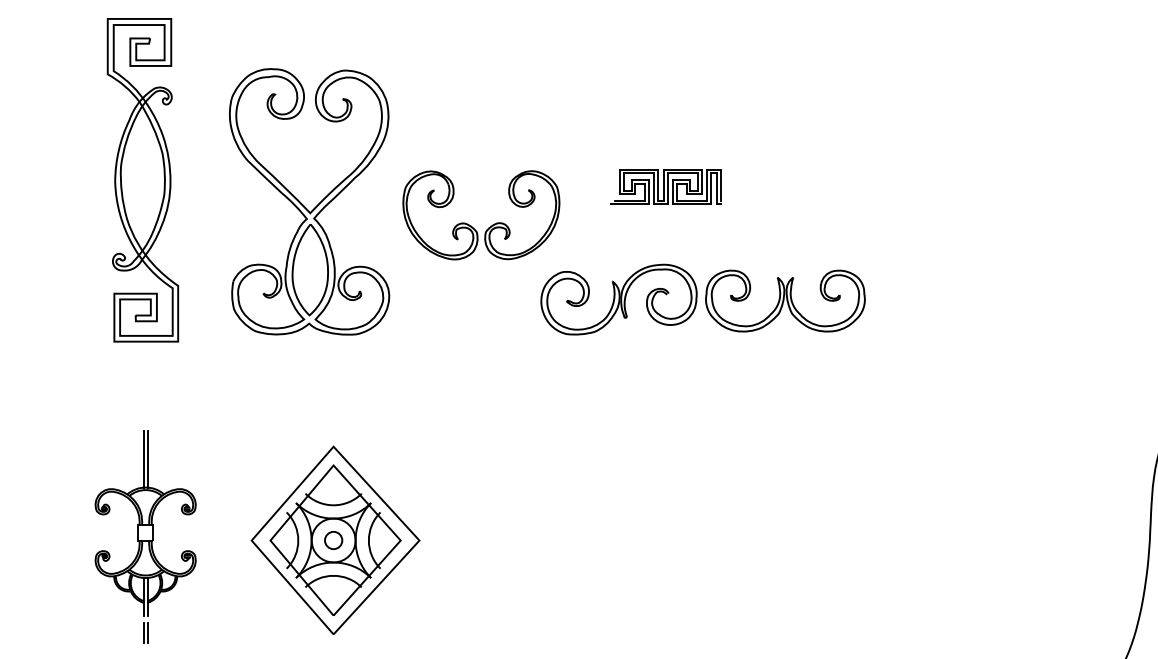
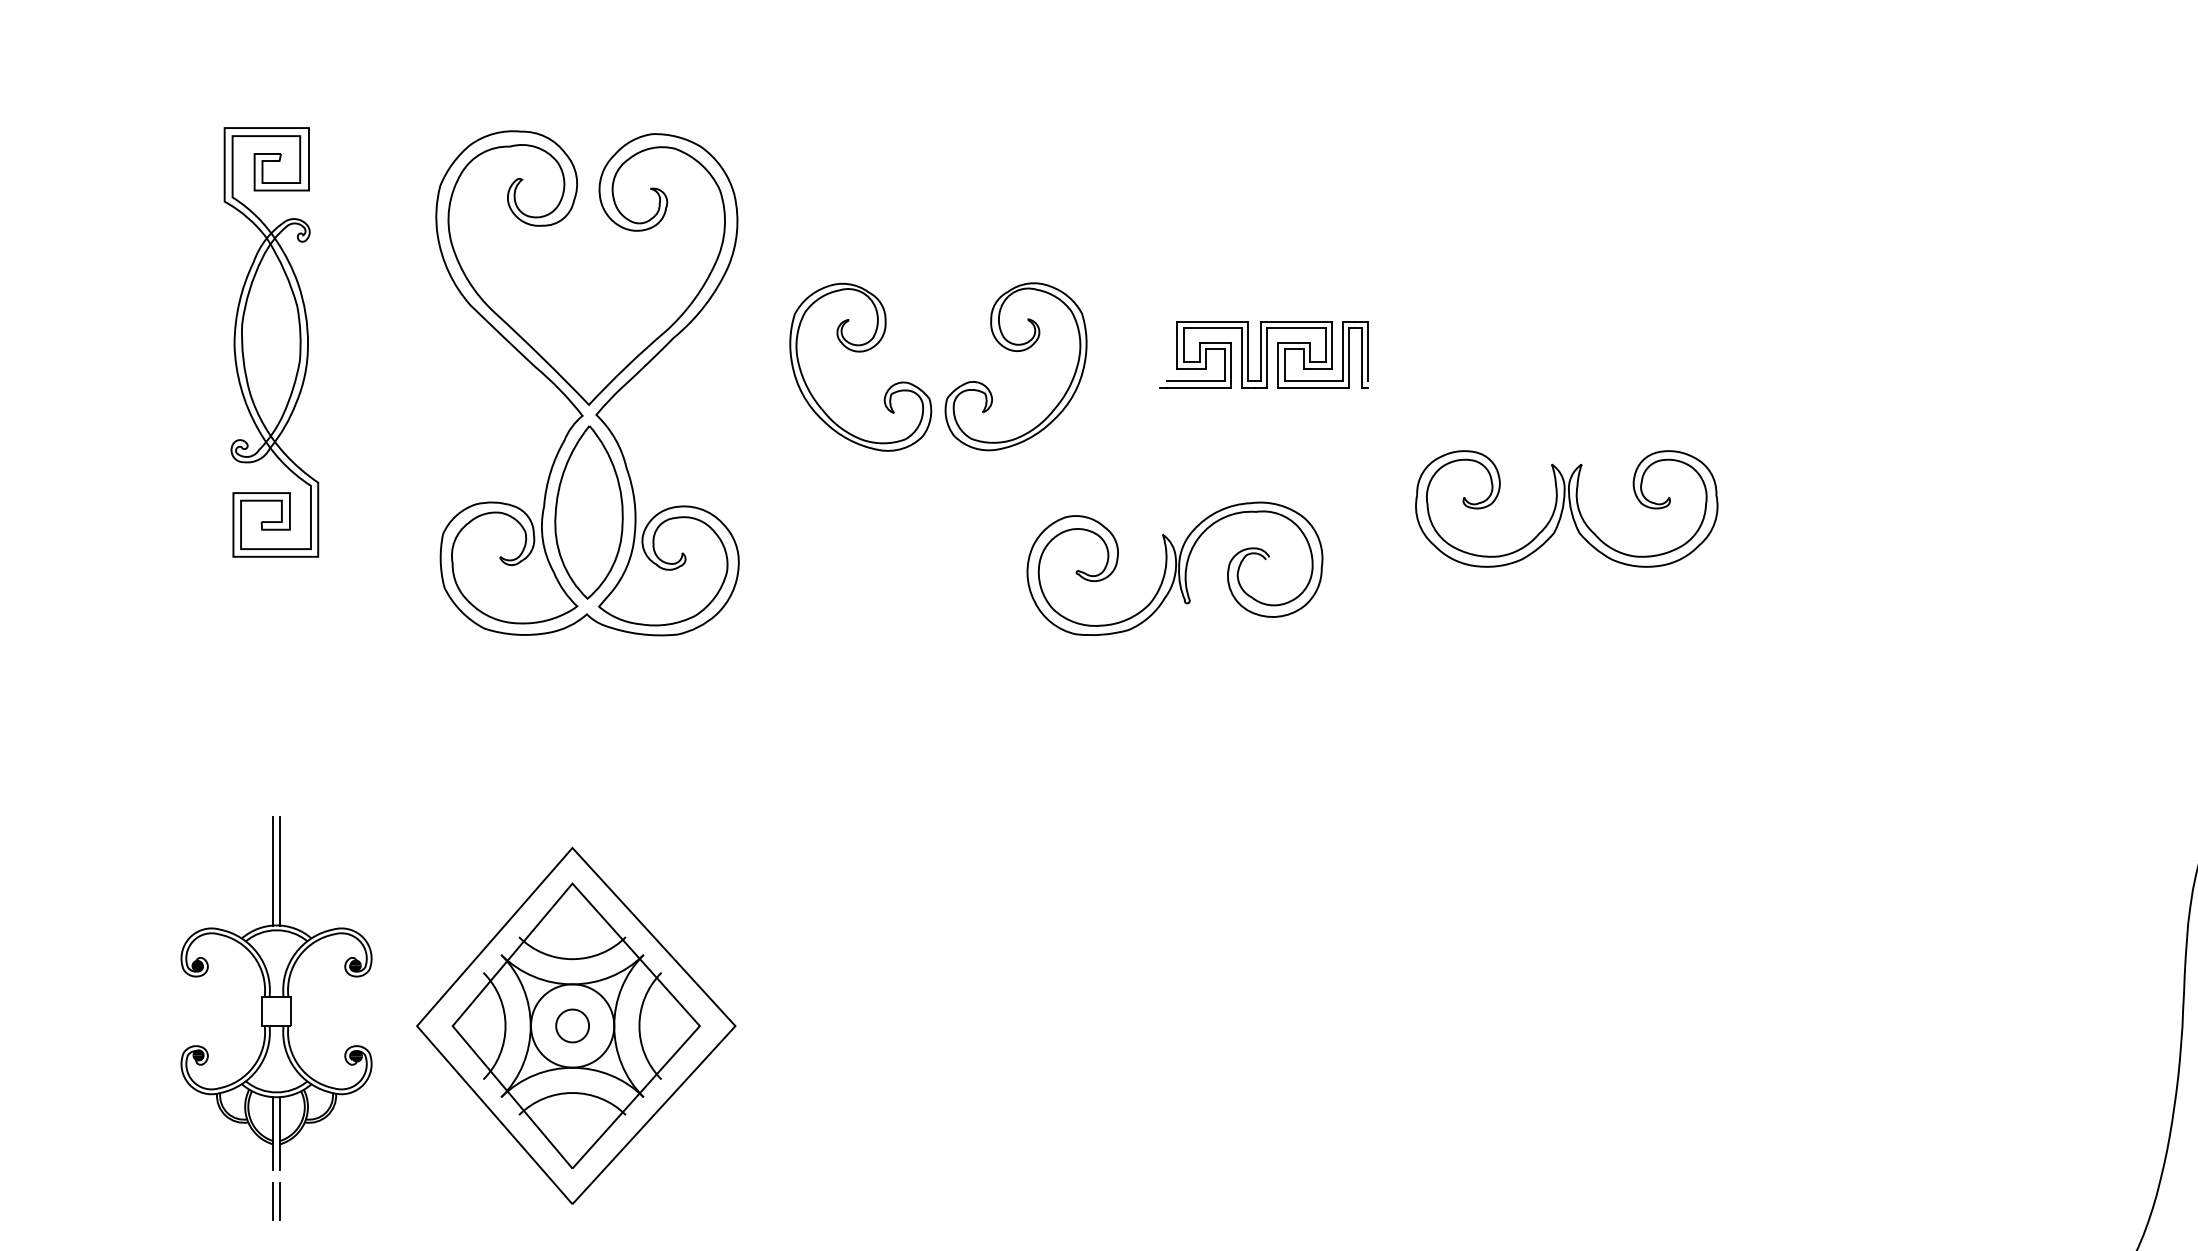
part: (142, 180) -> (270, 342), size x0.7
part: (489, 226) -> (953, 388), moved
part: (785, 300) -> (1566, 507), moved
part: (335, 539) -> (576, 1024), moved

